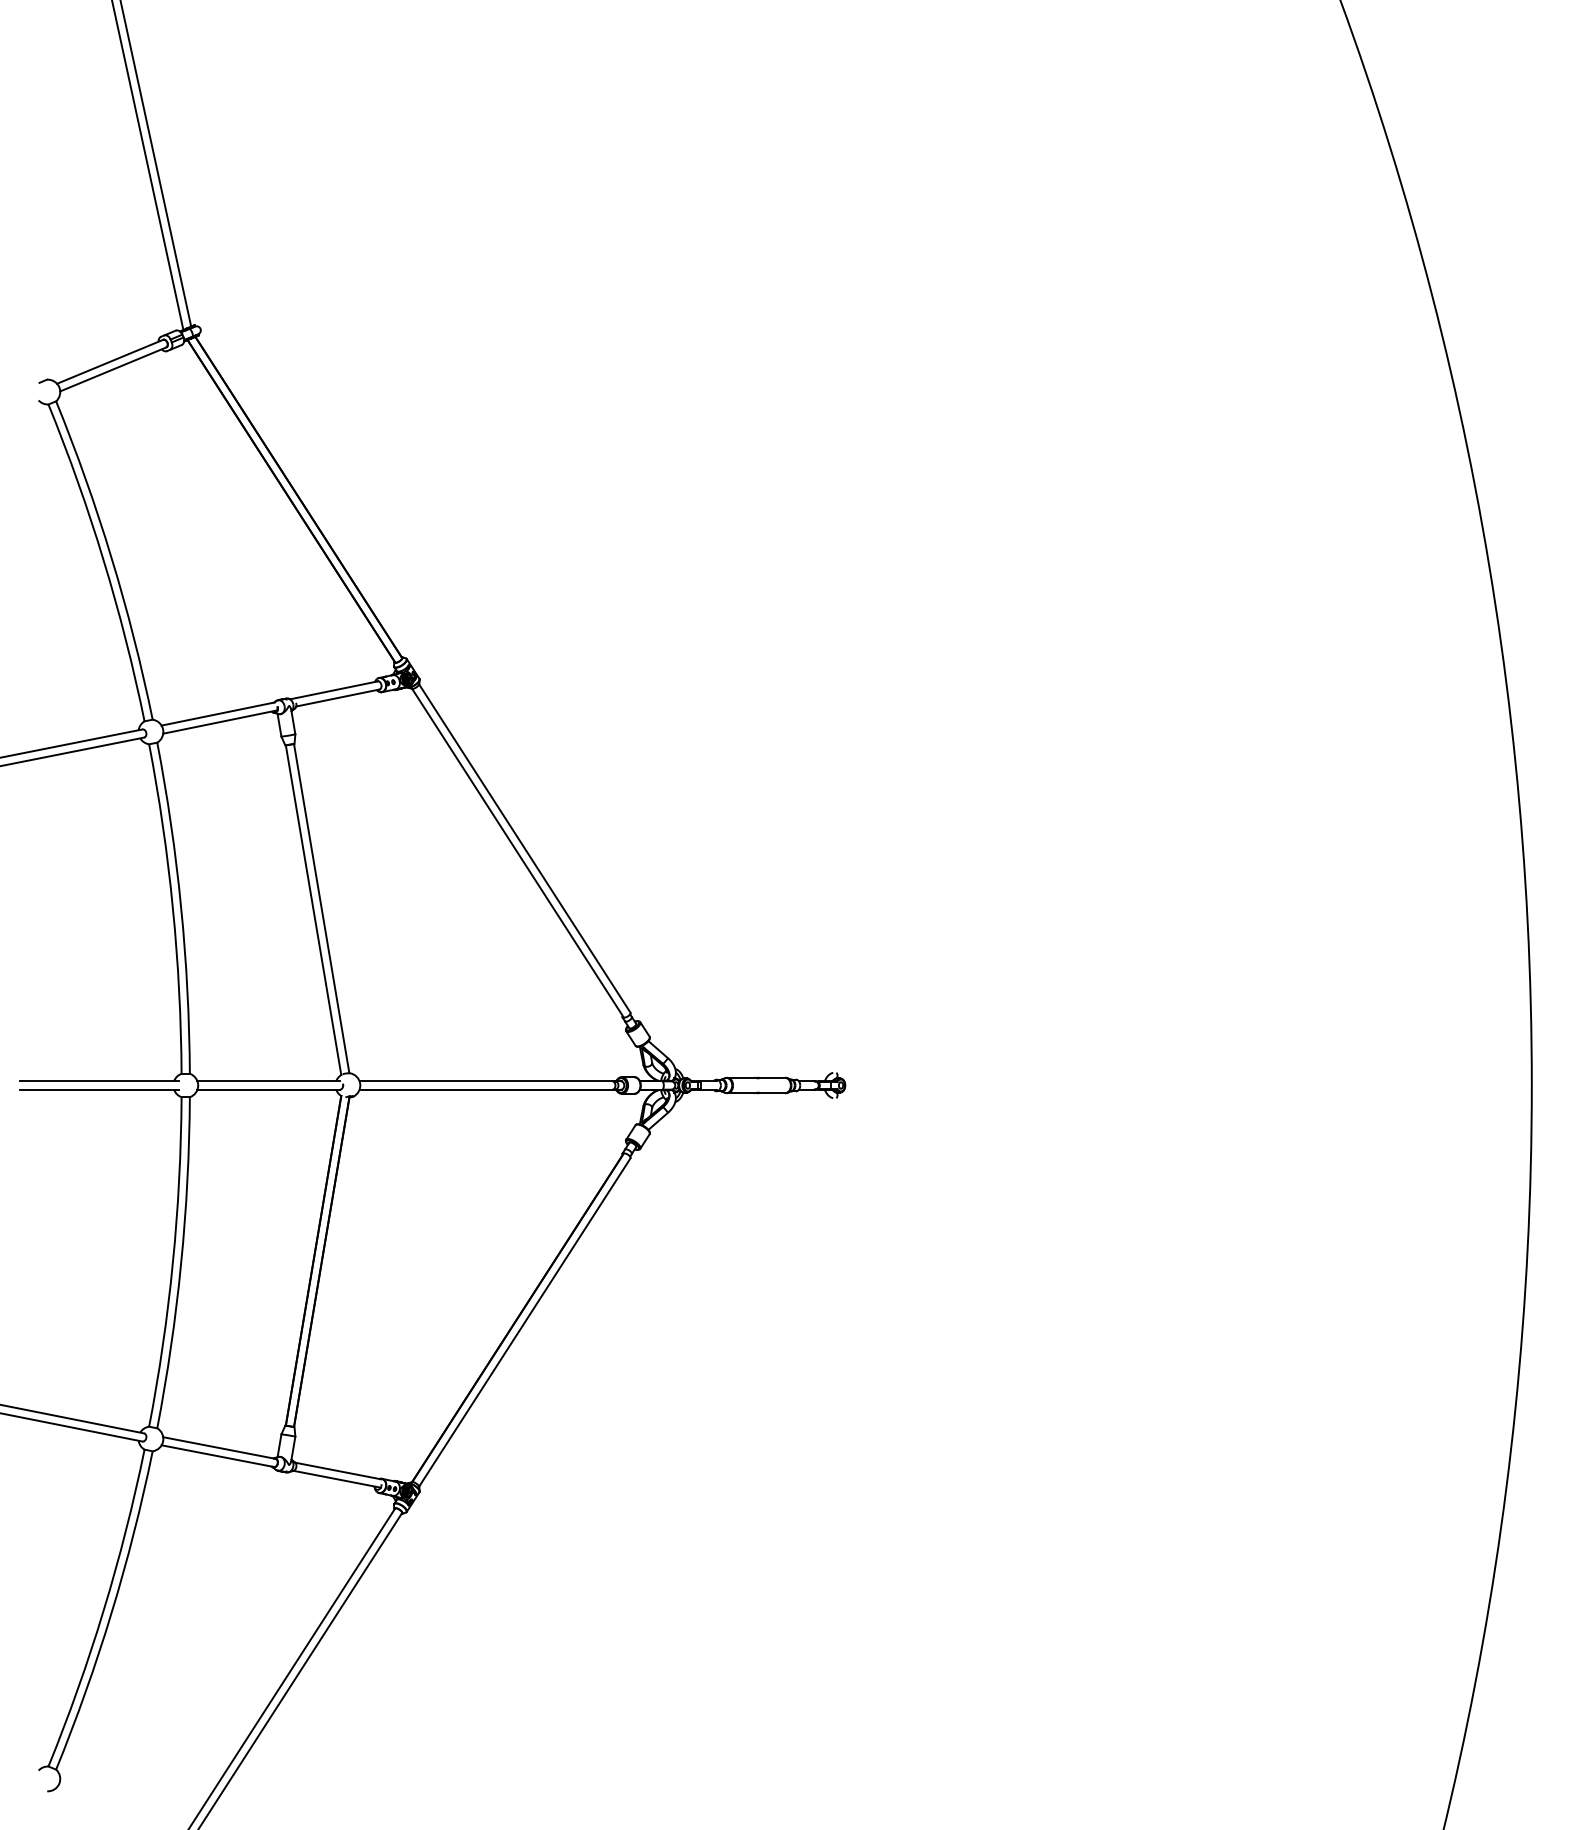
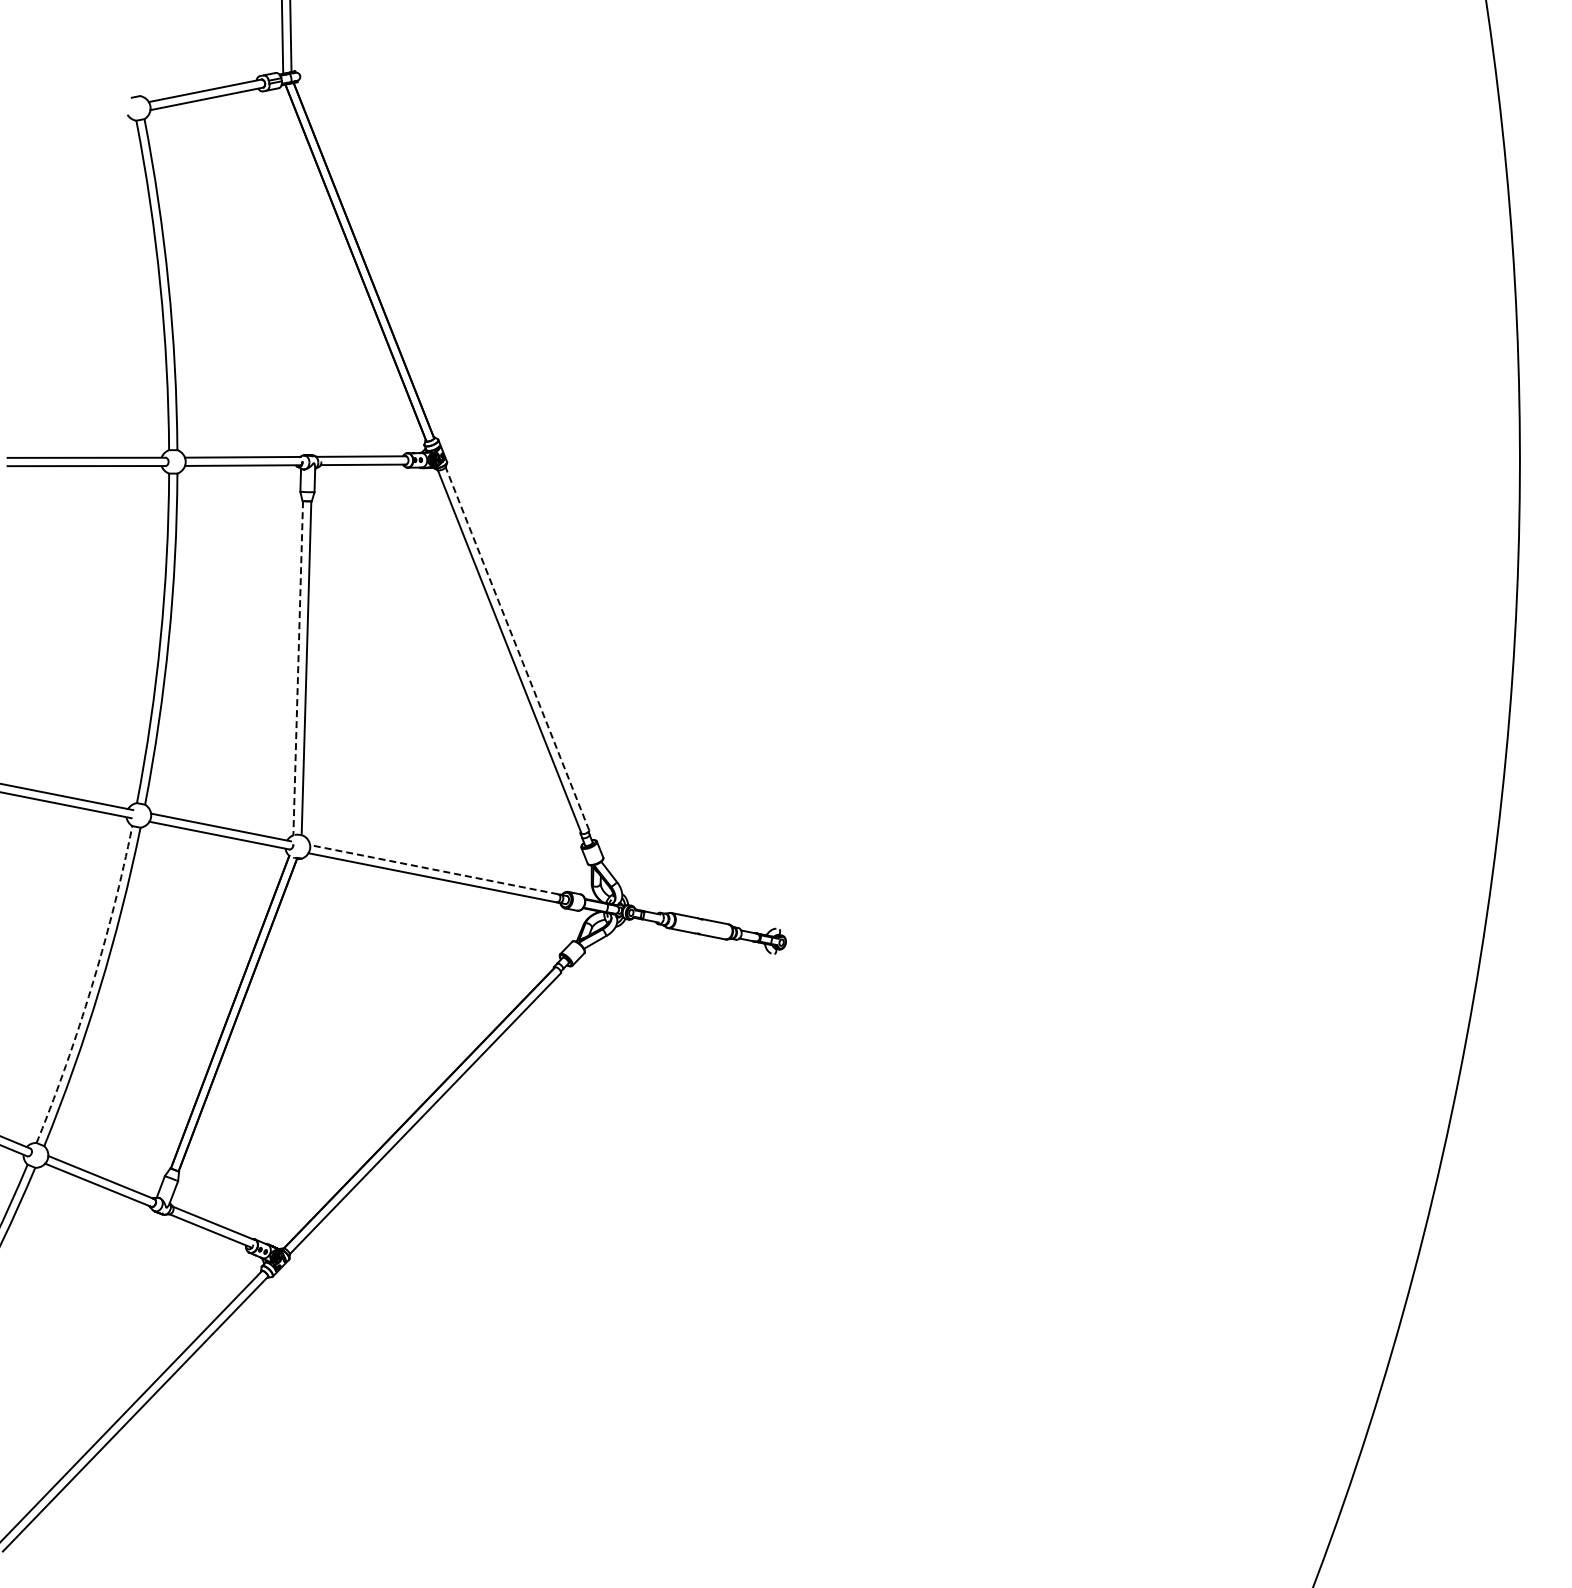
line: (524, 848) -> (517, 648), solid -> dashed
line: (313, 910) -> (298, 668), solid -> dashed
line: (485, 1081) -> (433, 869), solid -> dashed
arc: (172, 1262) -> (91, 986), solid -> dashed

